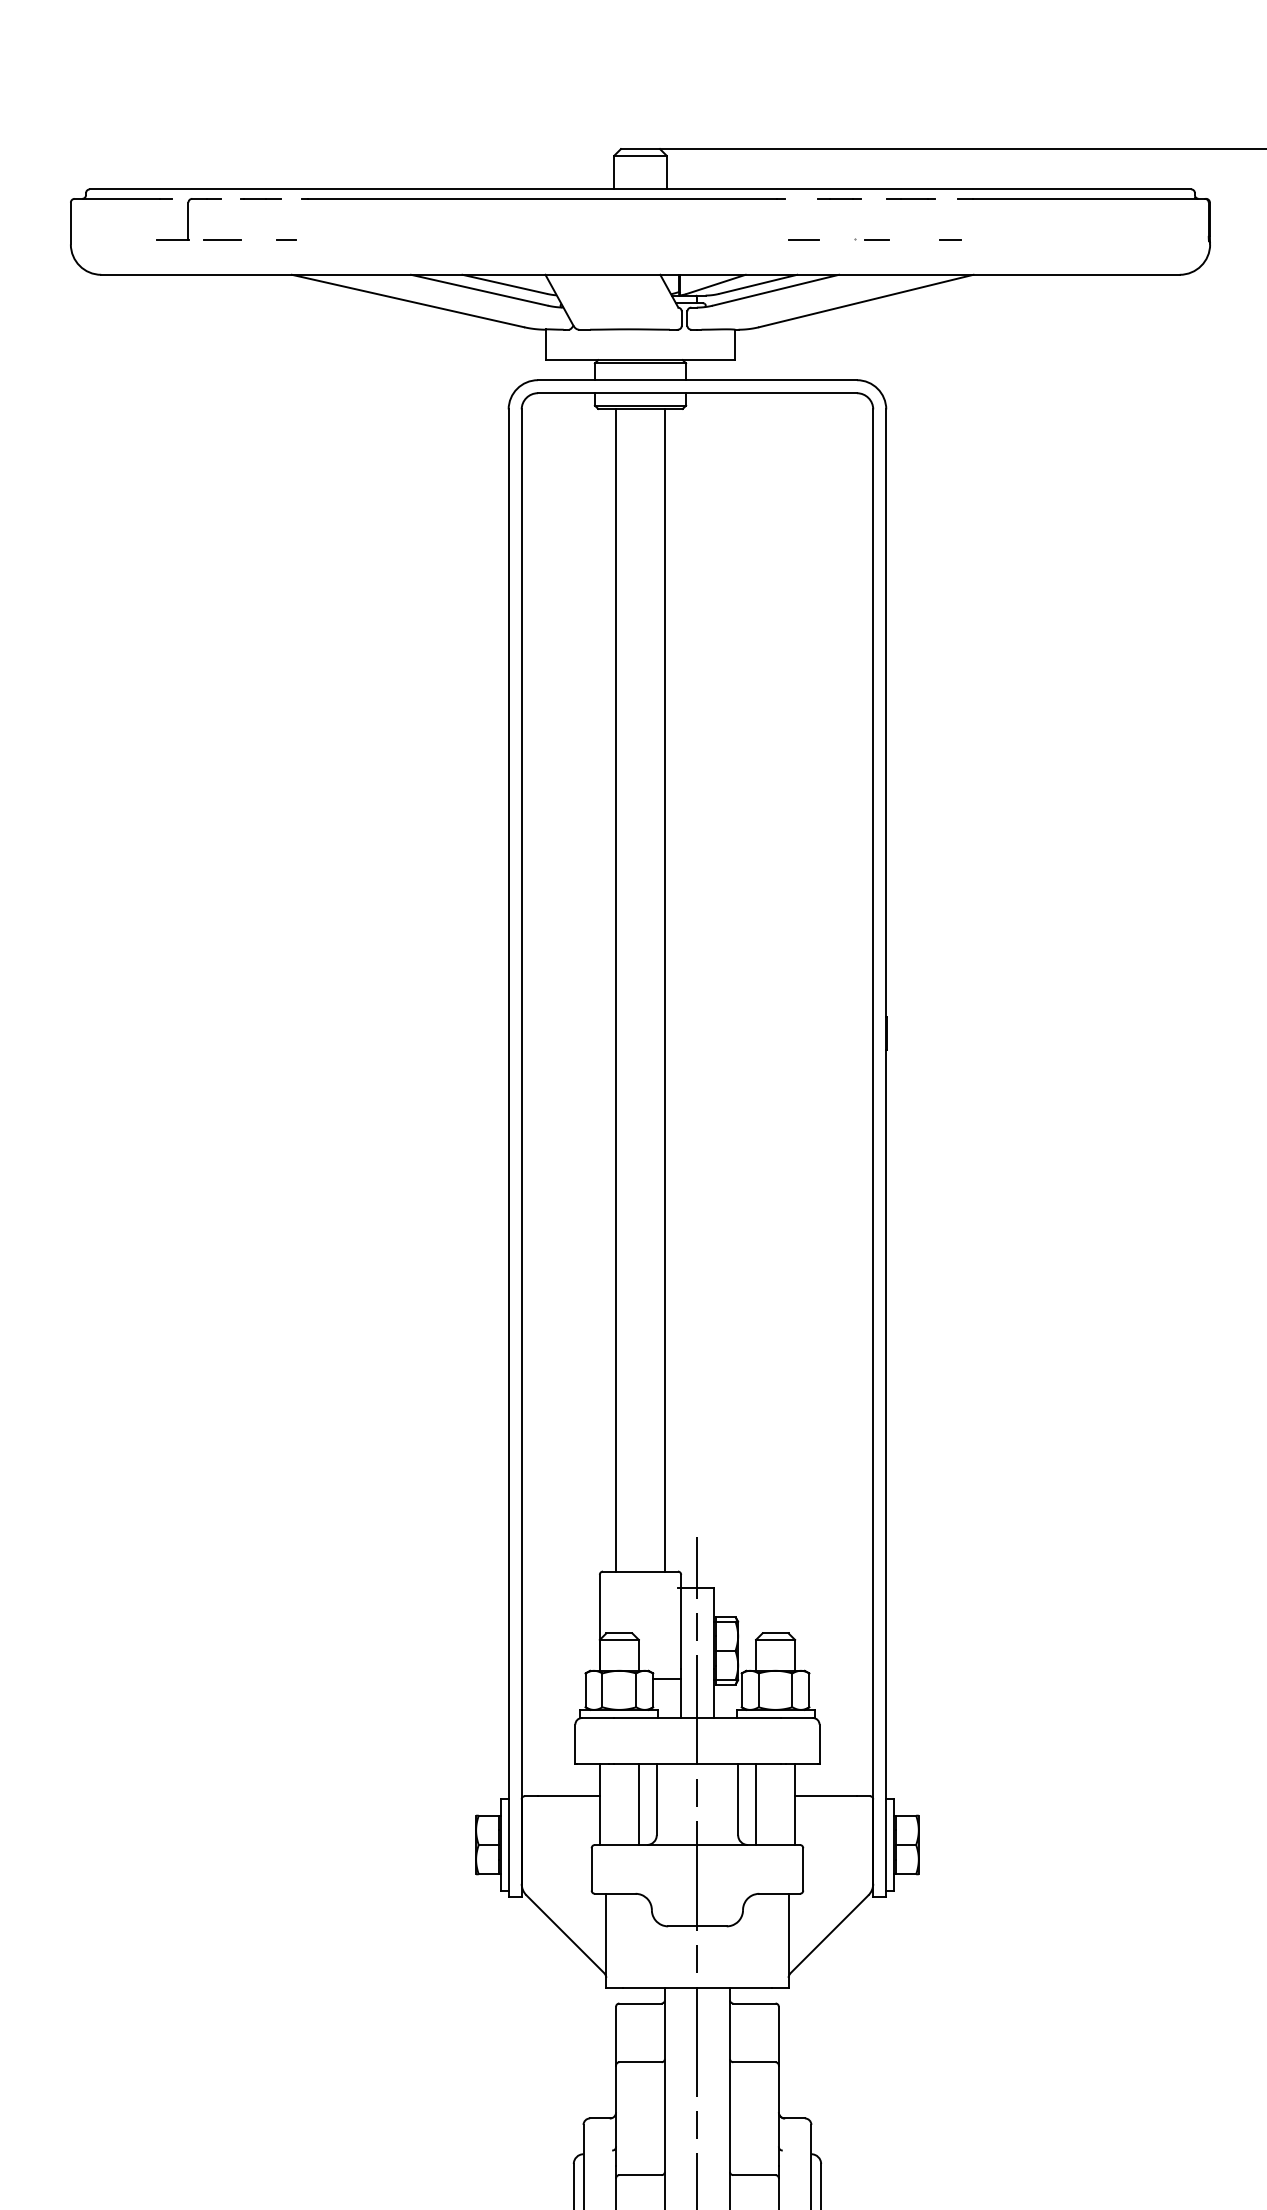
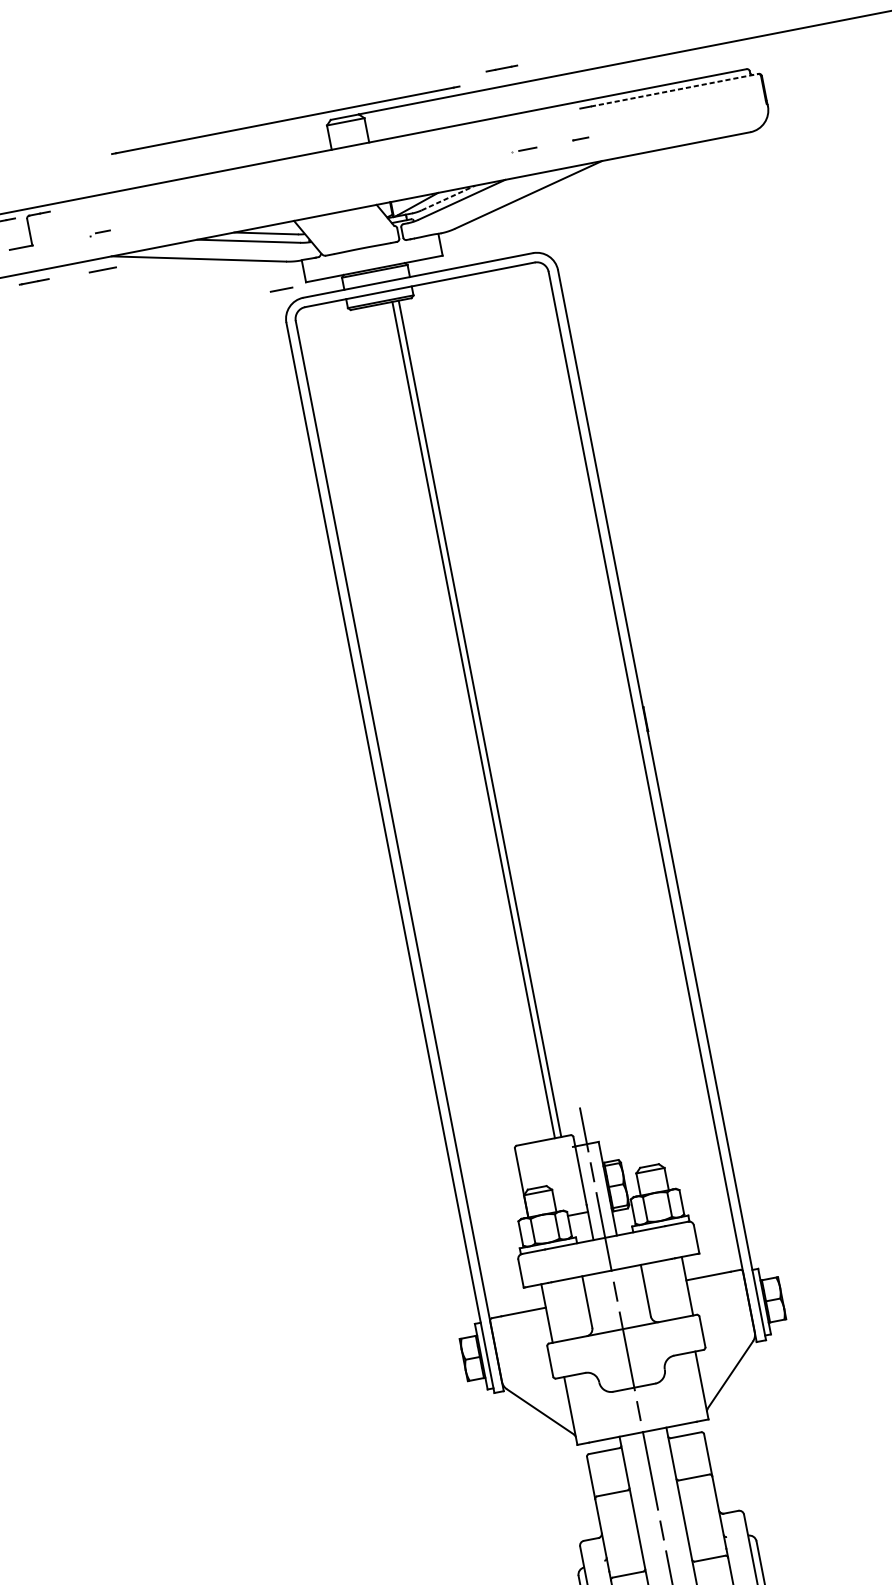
line: (260, 198) -> (34, 281), moved
line: (543, 198) -> (285, 120), moved
line: (839, 198) -> (501, 68), moved
line: (910, 198) -> (545, 114), removed
line: (1089, 198) -> (674, 89), solid -> dashed
line: (222, 239) -> (102, 269), moved
line: (803, 239) -> (281, 289), moved
line: (758, 284) -> (448, 198), solid -> dashed
line: (616, 989) -> (473, 719), moved
line: (638, 1803) -> (574, 1307), removed
line: (756, 1803) -> (659, 1291), removed

